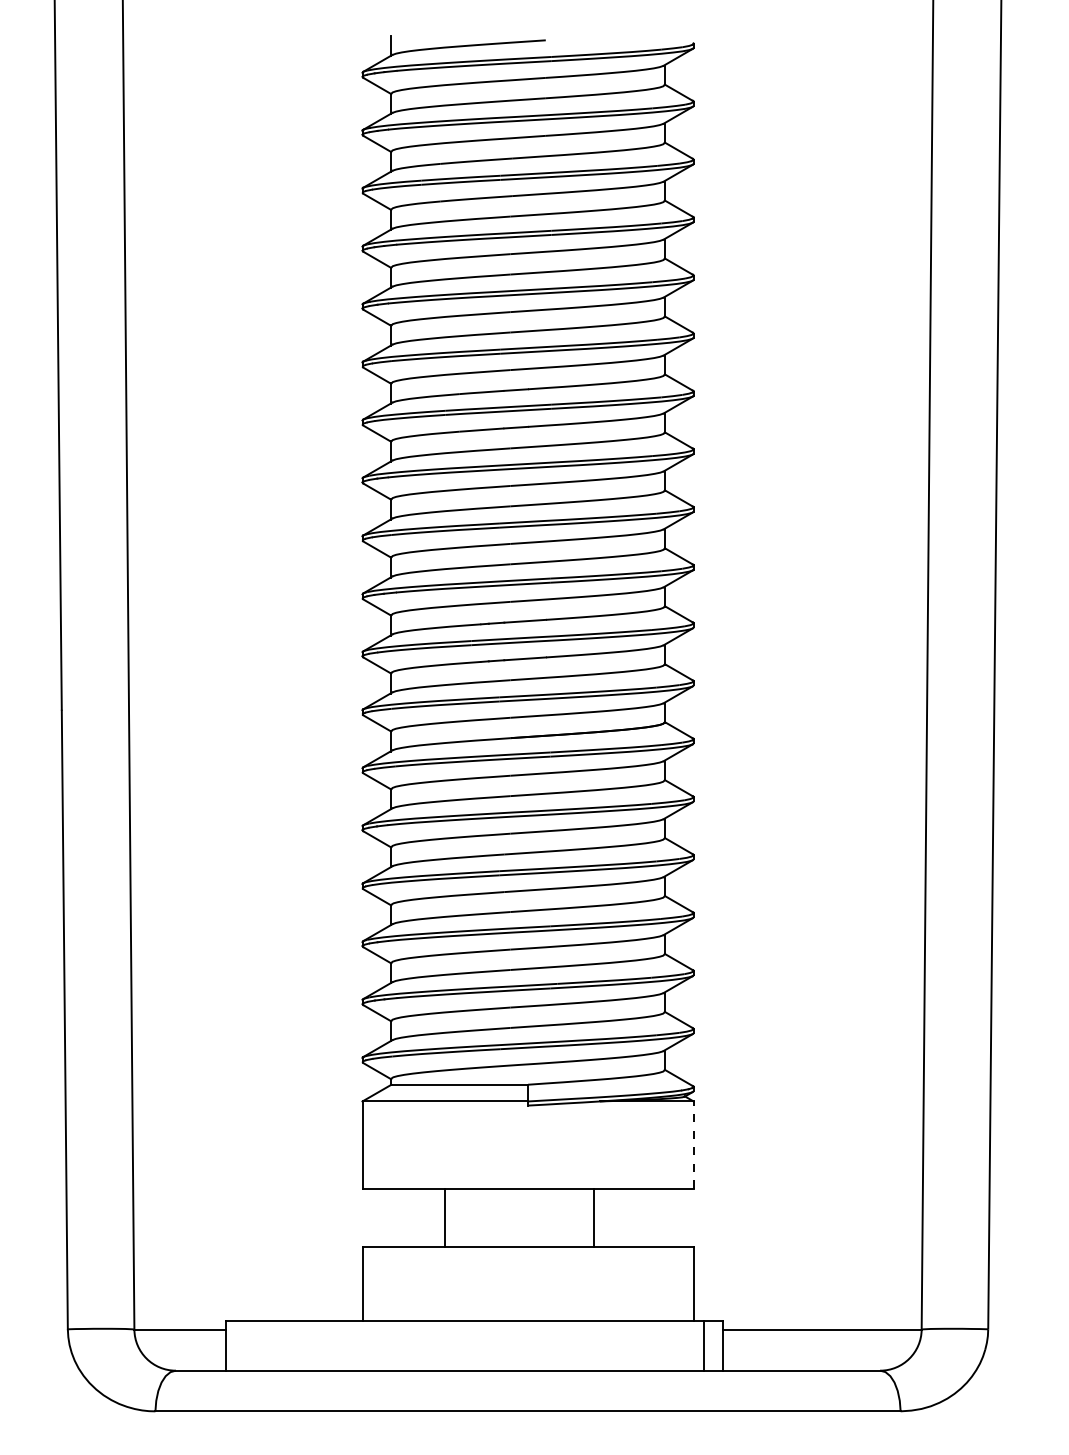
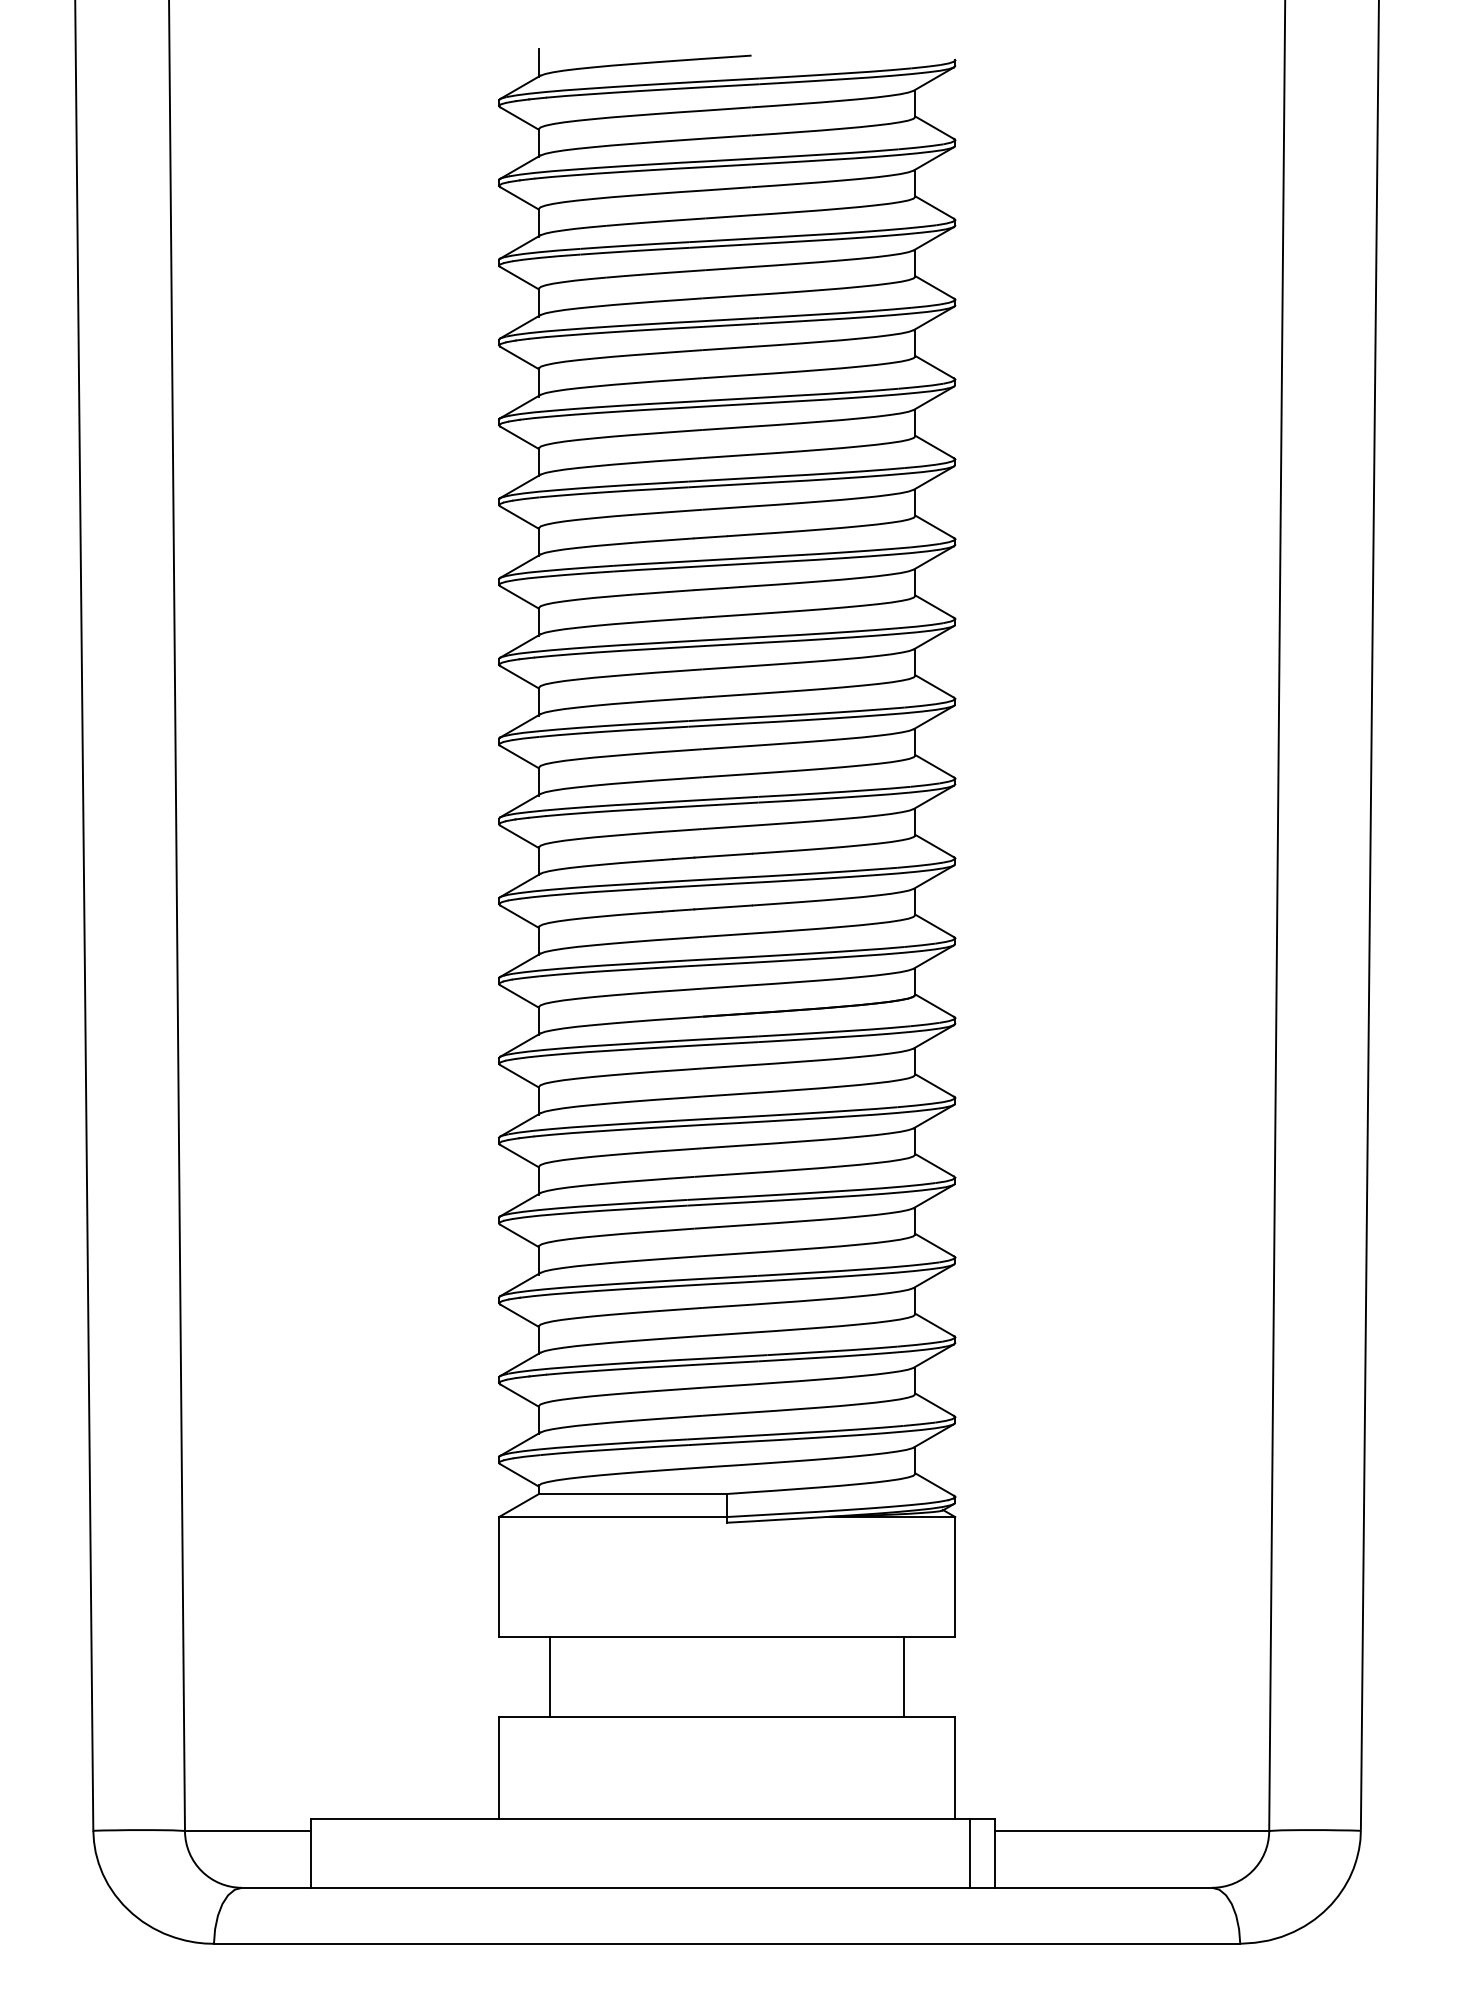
line: (693, 1145) -> (954, 1577), dashed -> solid
line: (444, 1217) -> (550, 1676), moved
line: (594, 1217) -> (904, 1676), moved

